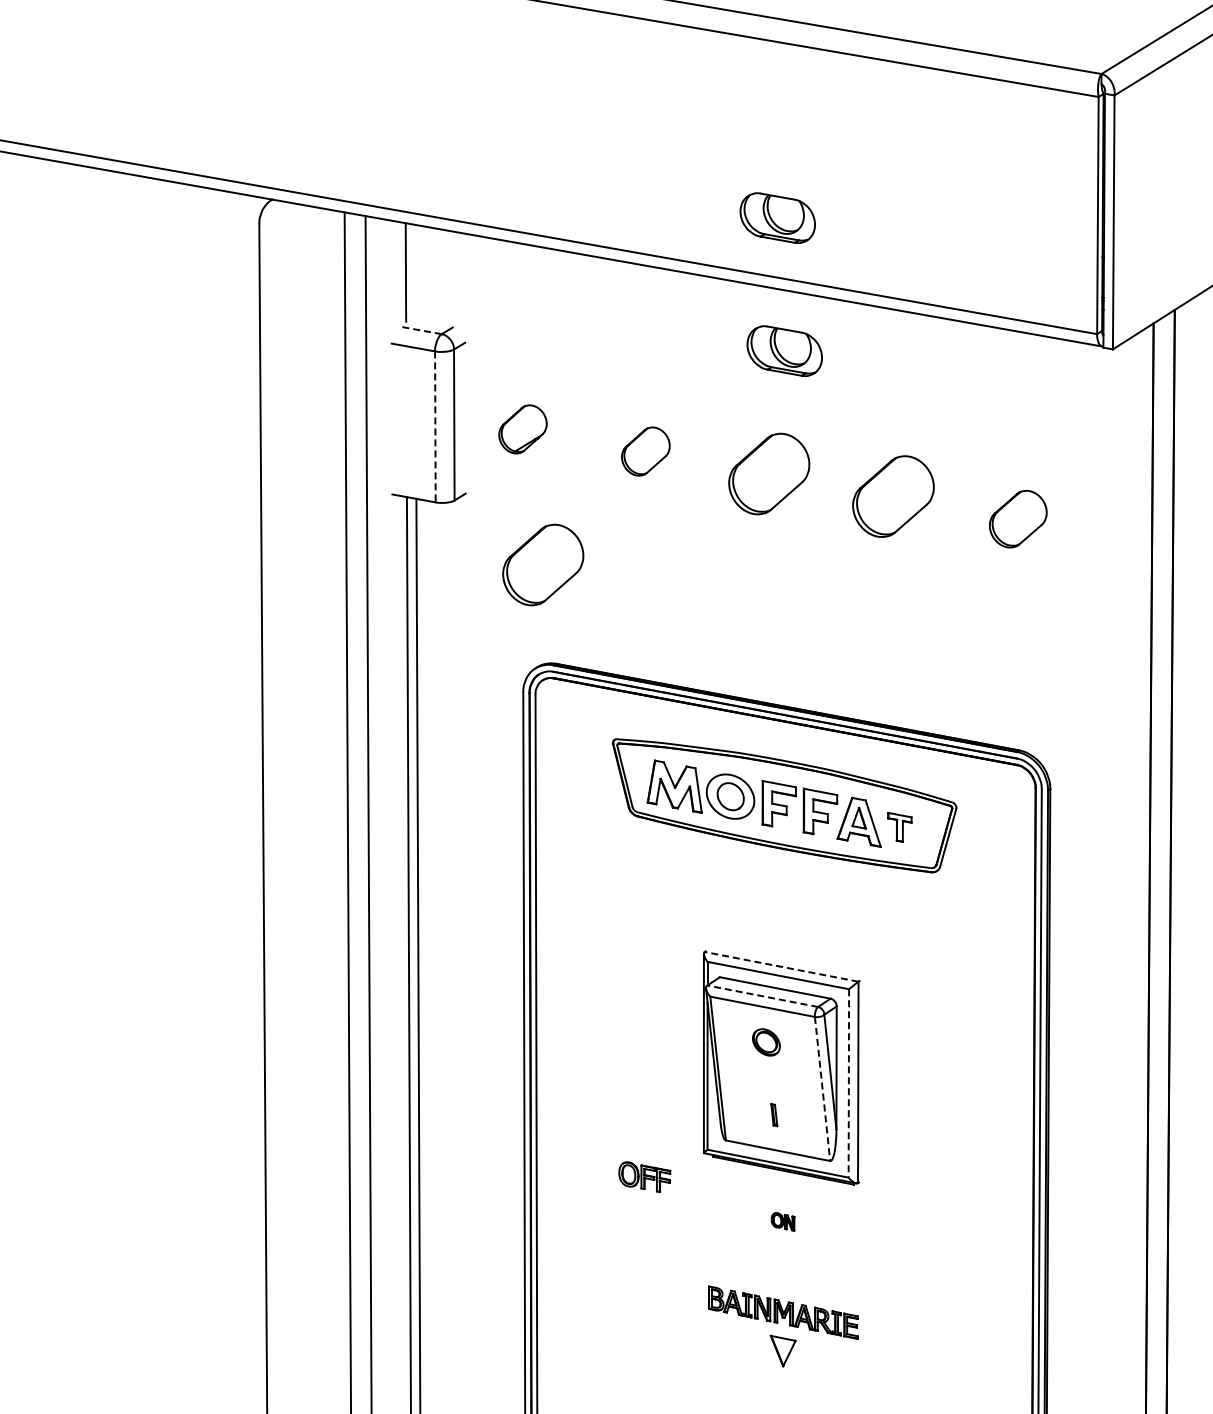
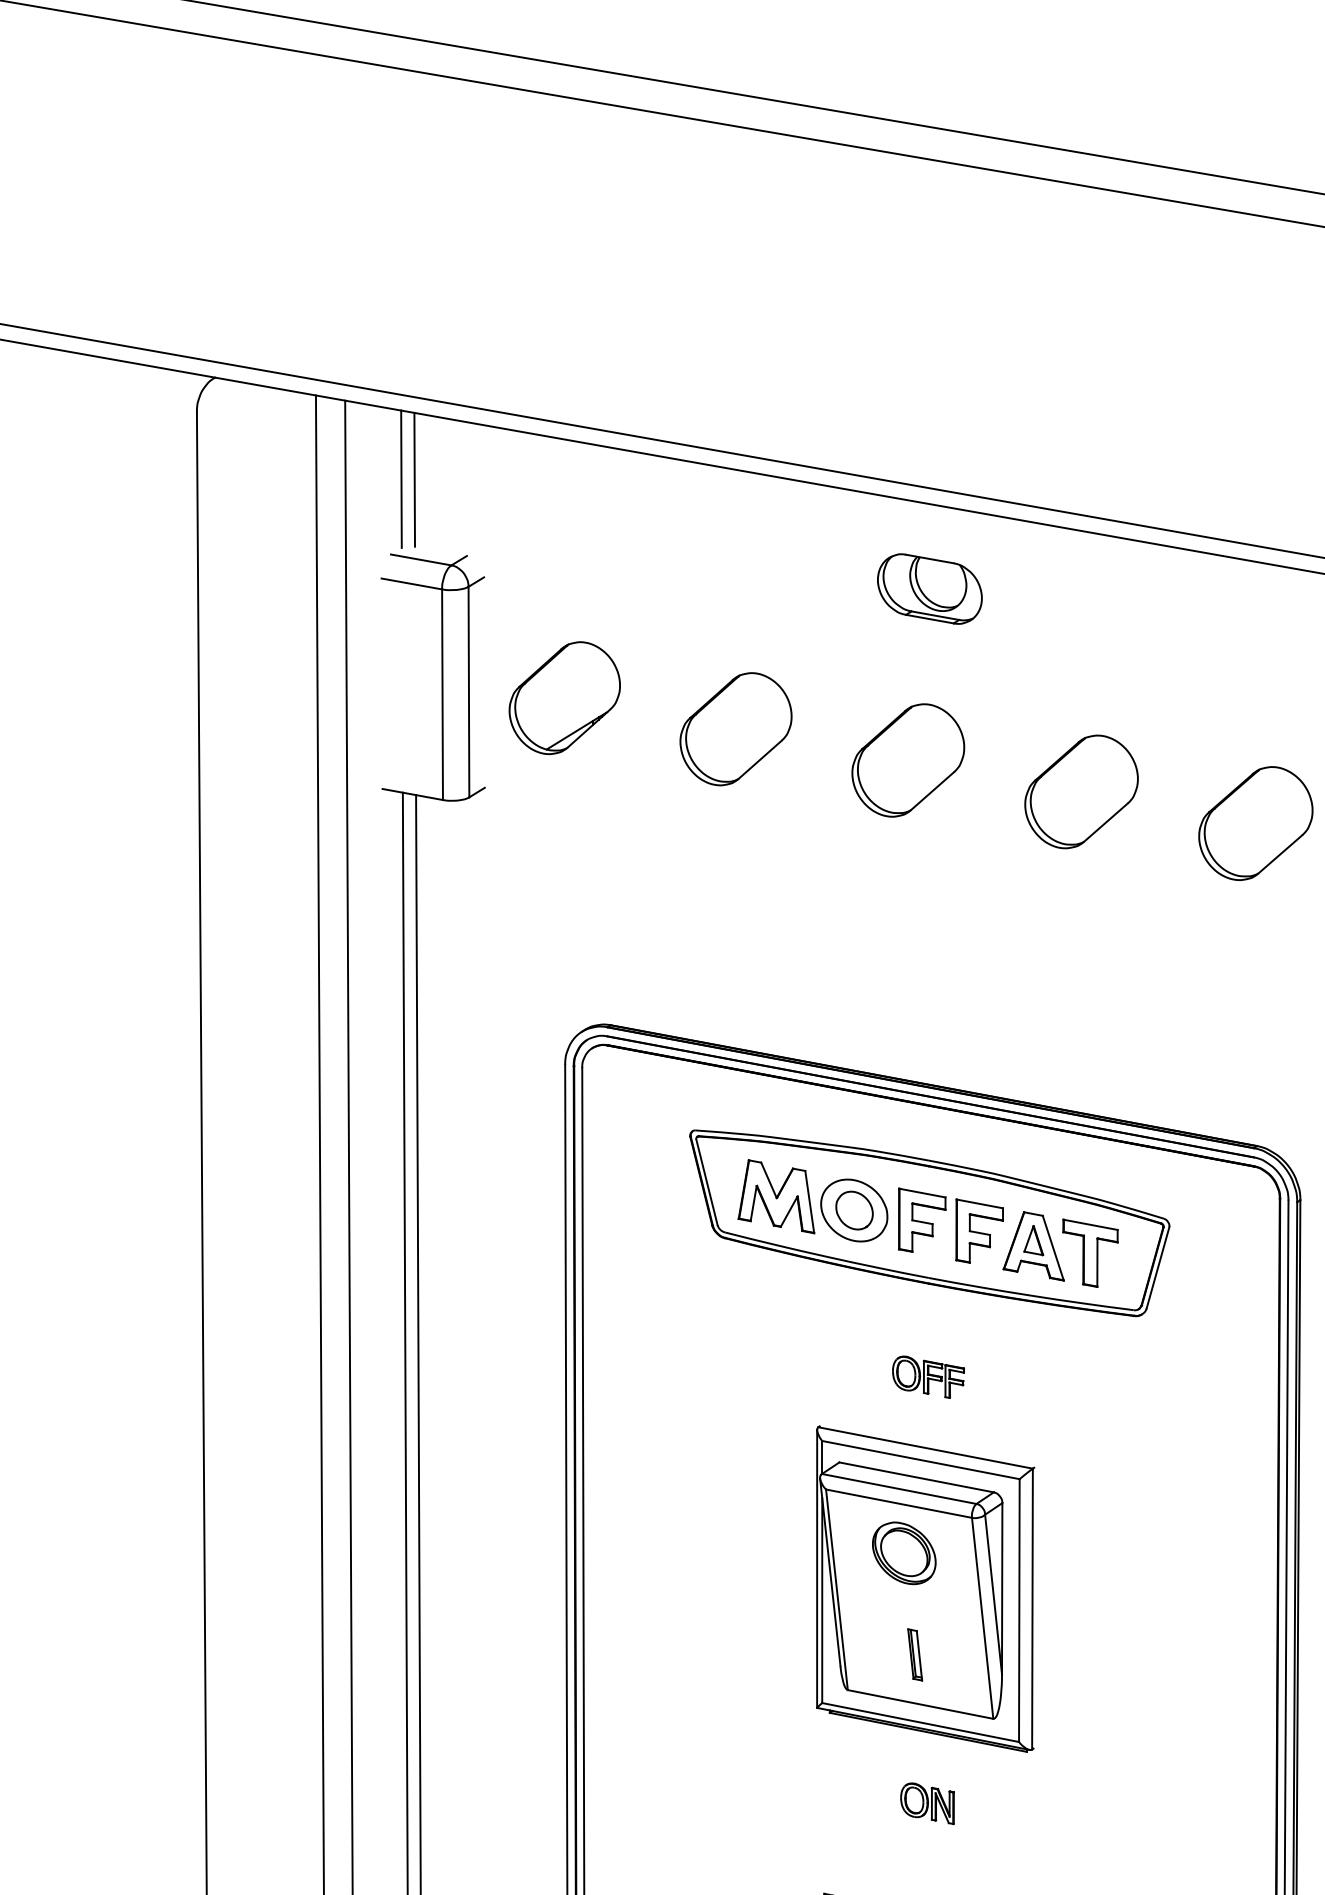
part: (777, 217) -> (919, 402), removed
line: (415, 272) -> (414, 479), added
line: (419, 330) -> (420, 560), dashed -> solid
line: (435, 427) -> (442, 695), dashed -> solid
part: (522, 429) -> (564, 698), size x1.67
part: (645, 451) -> (735, 729), size x1.67
part: (1017, 518) -> (1254, 822), size x1.43
part: (543, 564) -> (593, 886), removed
part: (899, 827) -> (1089, 1253), size x1.67
line: (781, 966) -> (925, 1447), dashed -> solid
line: (762, 996) -> (898, 1489), dashed -> solid
part: (766, 1042) -> (904, 1553), size x1.67
line: (848, 1083) -> (1018, 1610), dashed -> solid
line: (822, 1089) -> (982, 1619), dashed -> solid
part: (774, 1114) -> (915, 1653), size x1.67
part: (644, 1177) -> (928, 1377), moved
part: (782, 1221) -> (926, 1803), size x1.67

